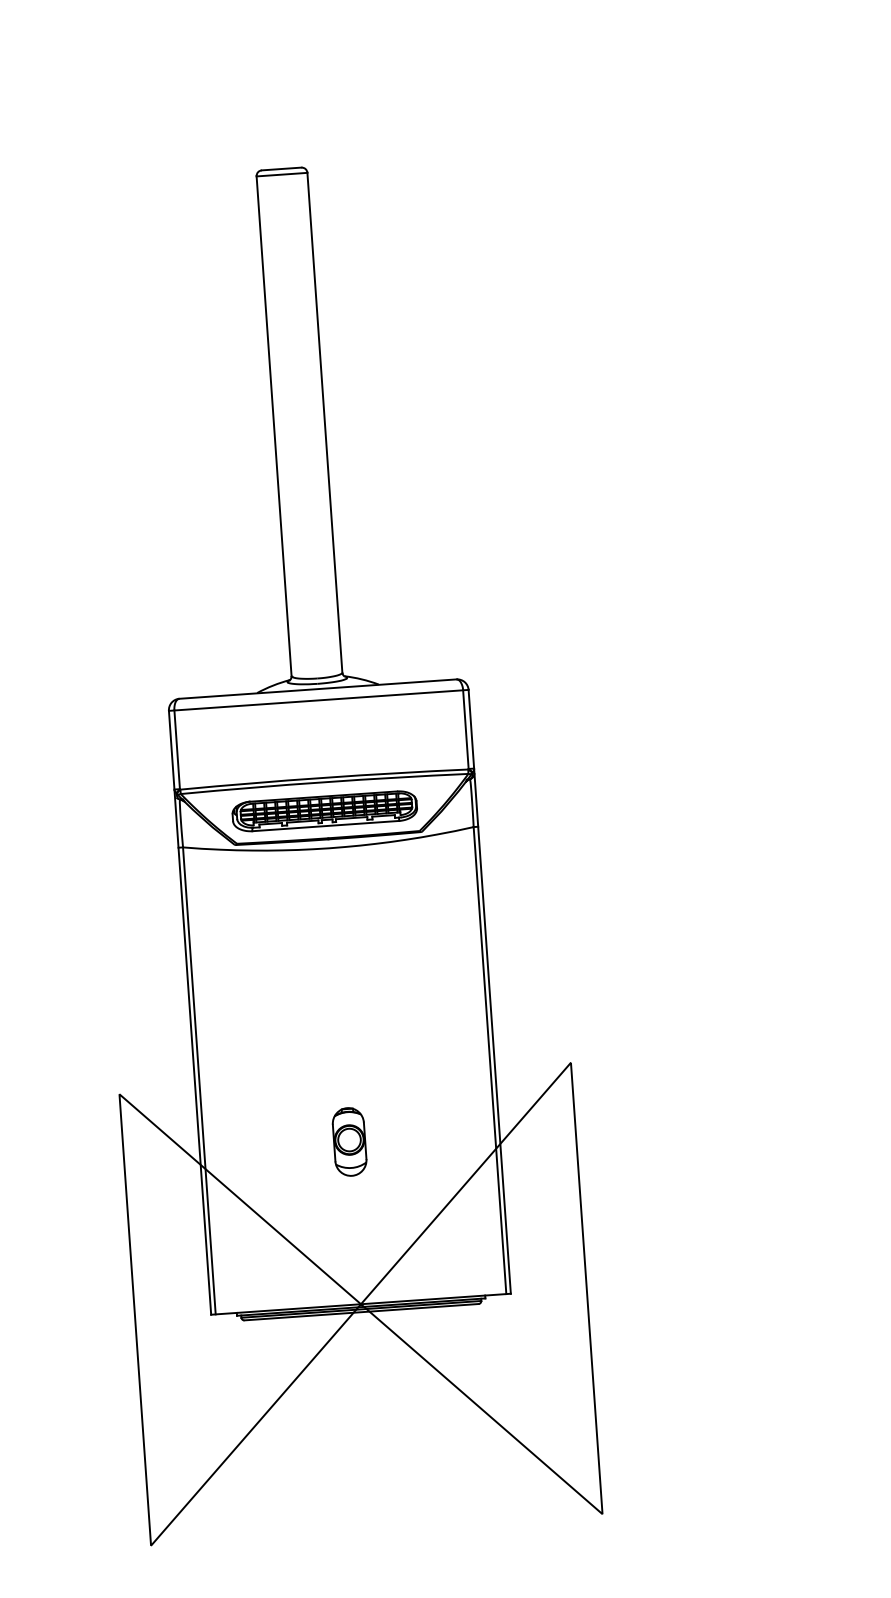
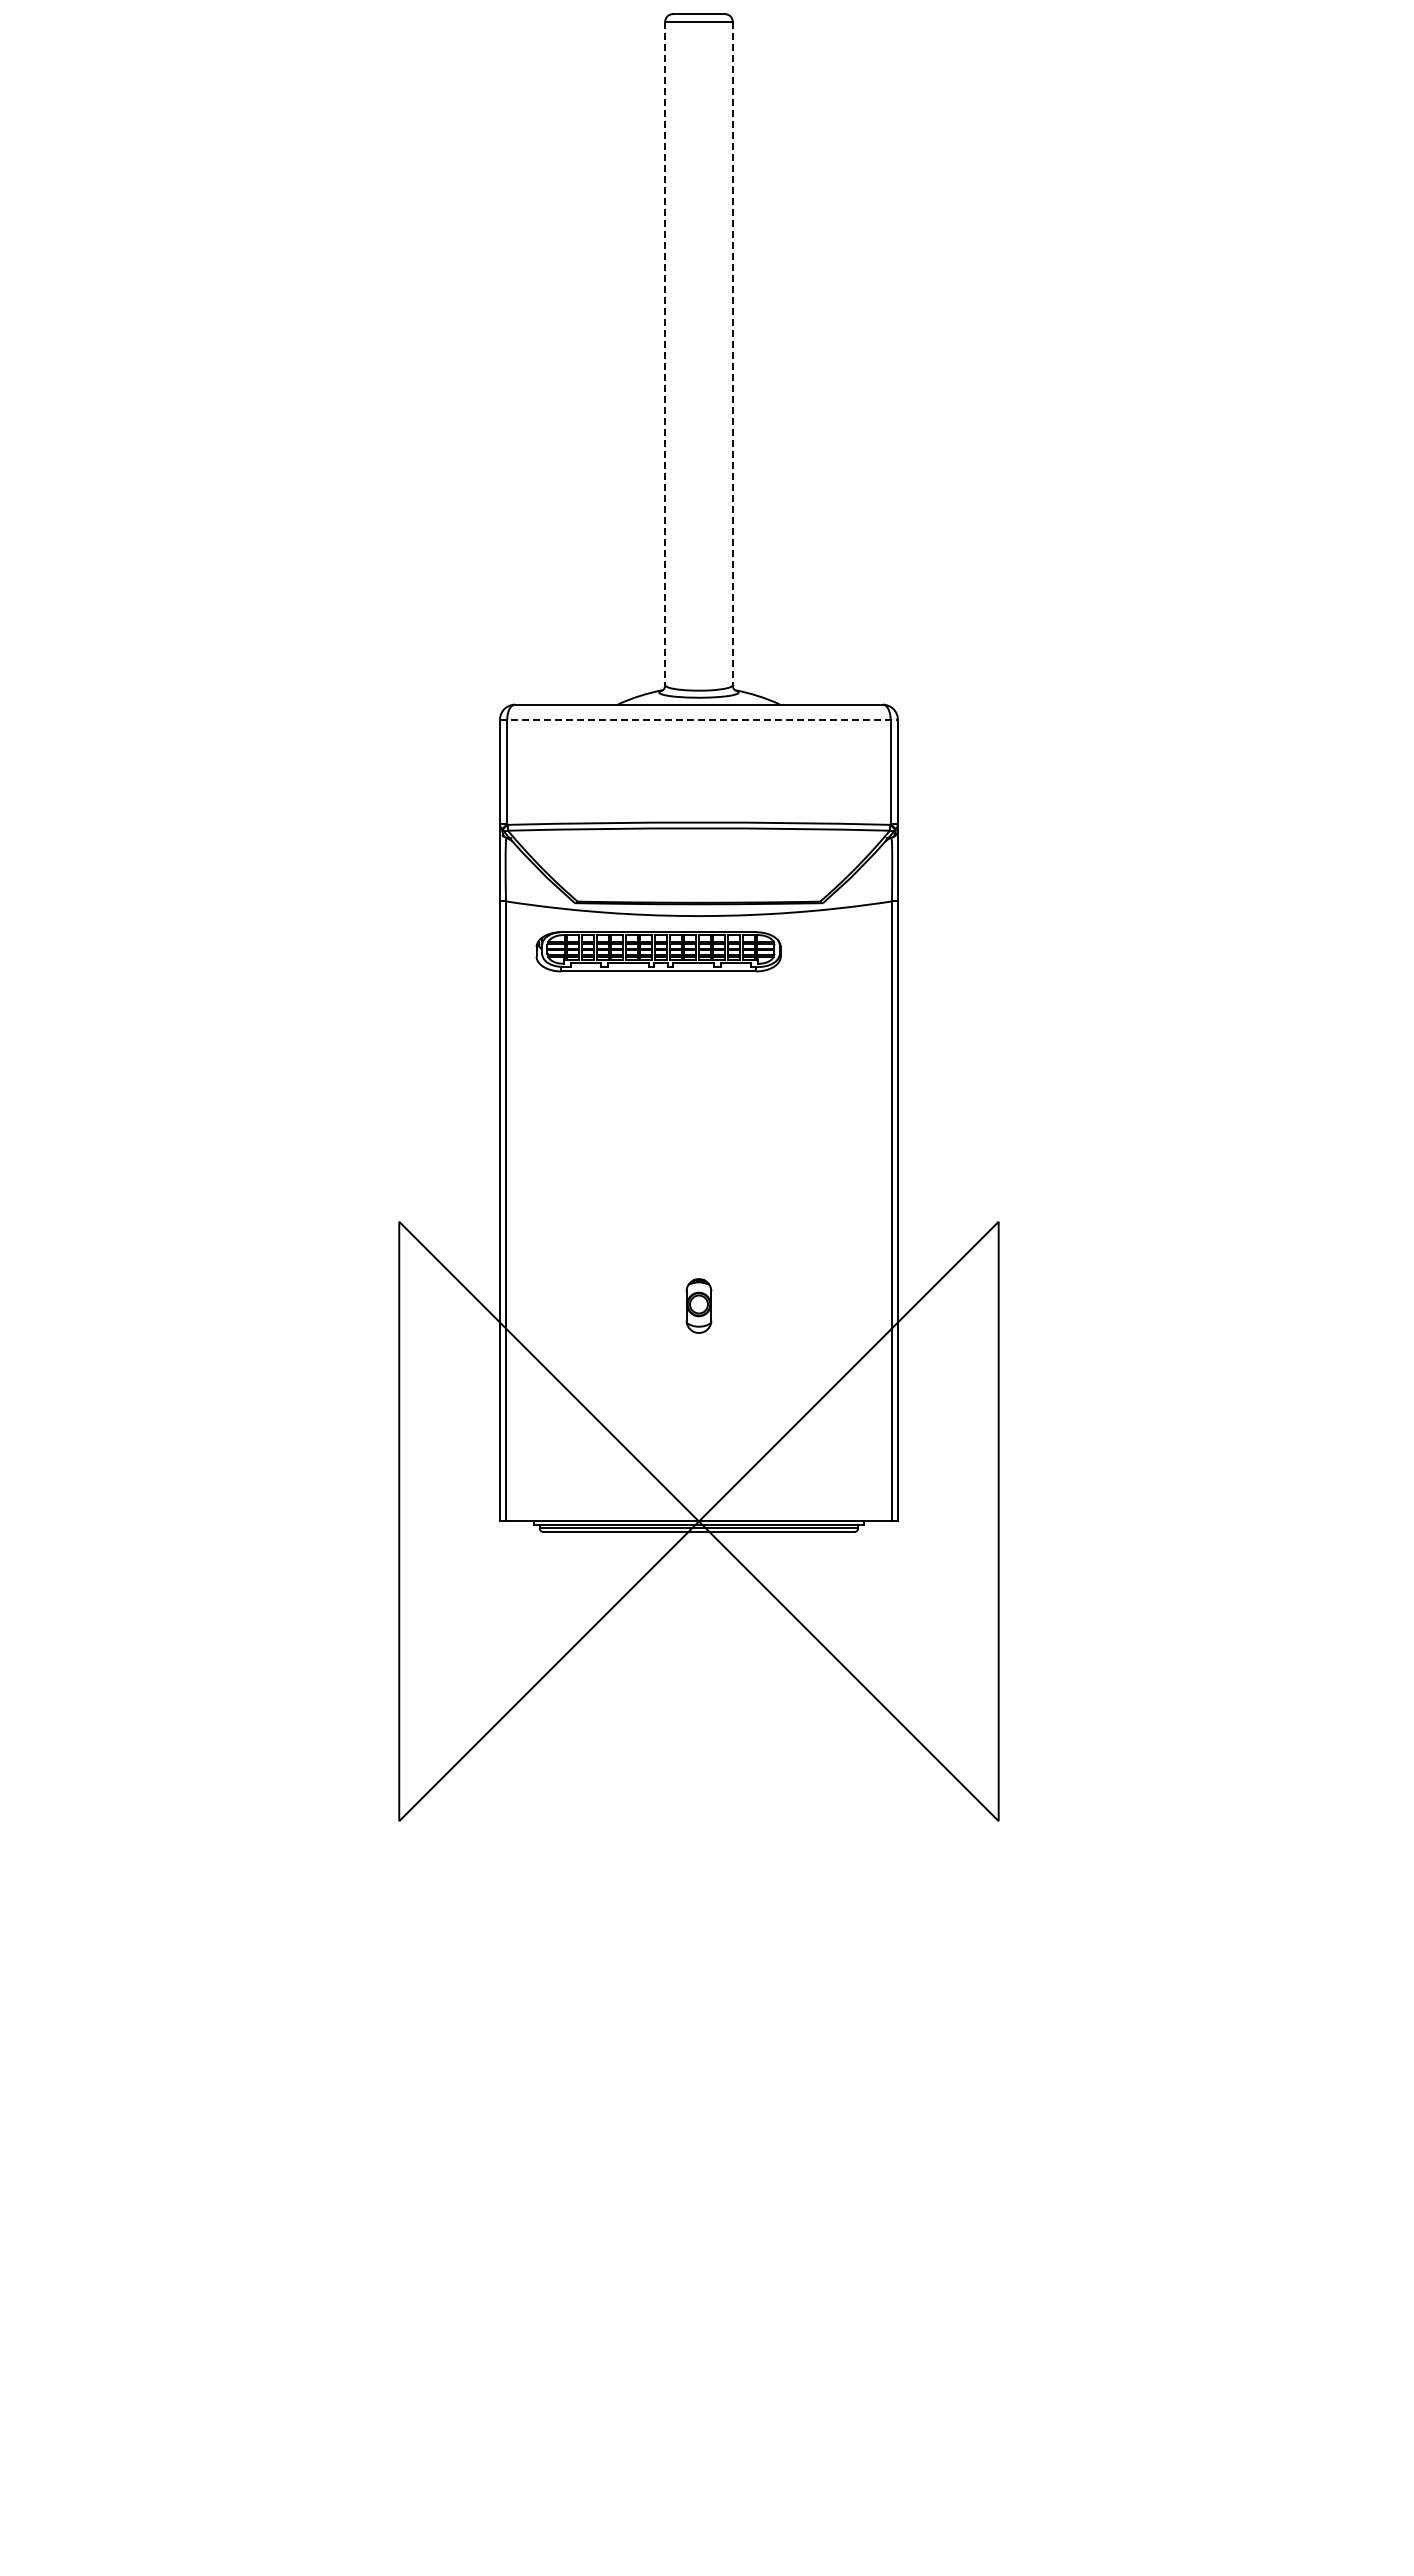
line: (324, 422) -> (732, 353), solid -> dashed
line: (274, 426) -> (665, 353), solid -> dashed
line: (318, 700) -> (698, 719), solid -> dashed
part: (324, 811) -> (658, 951), moved
part: (349, 1141) -> (698, 1305), size x0.6

